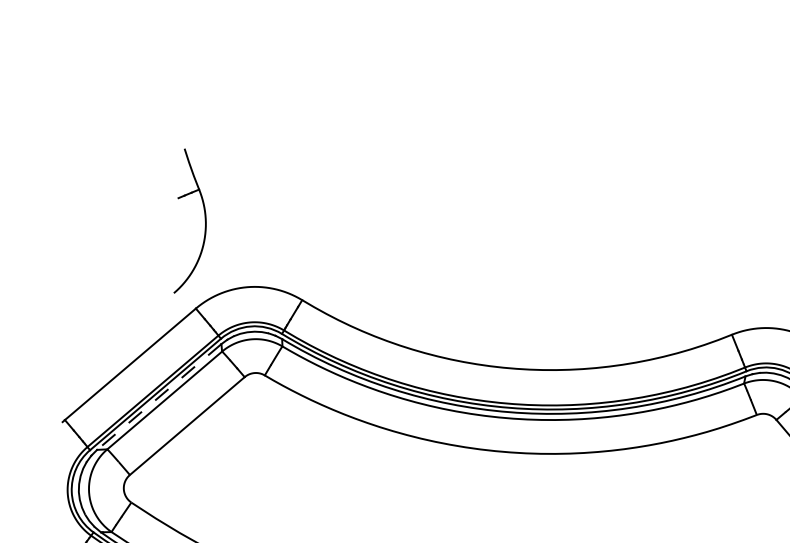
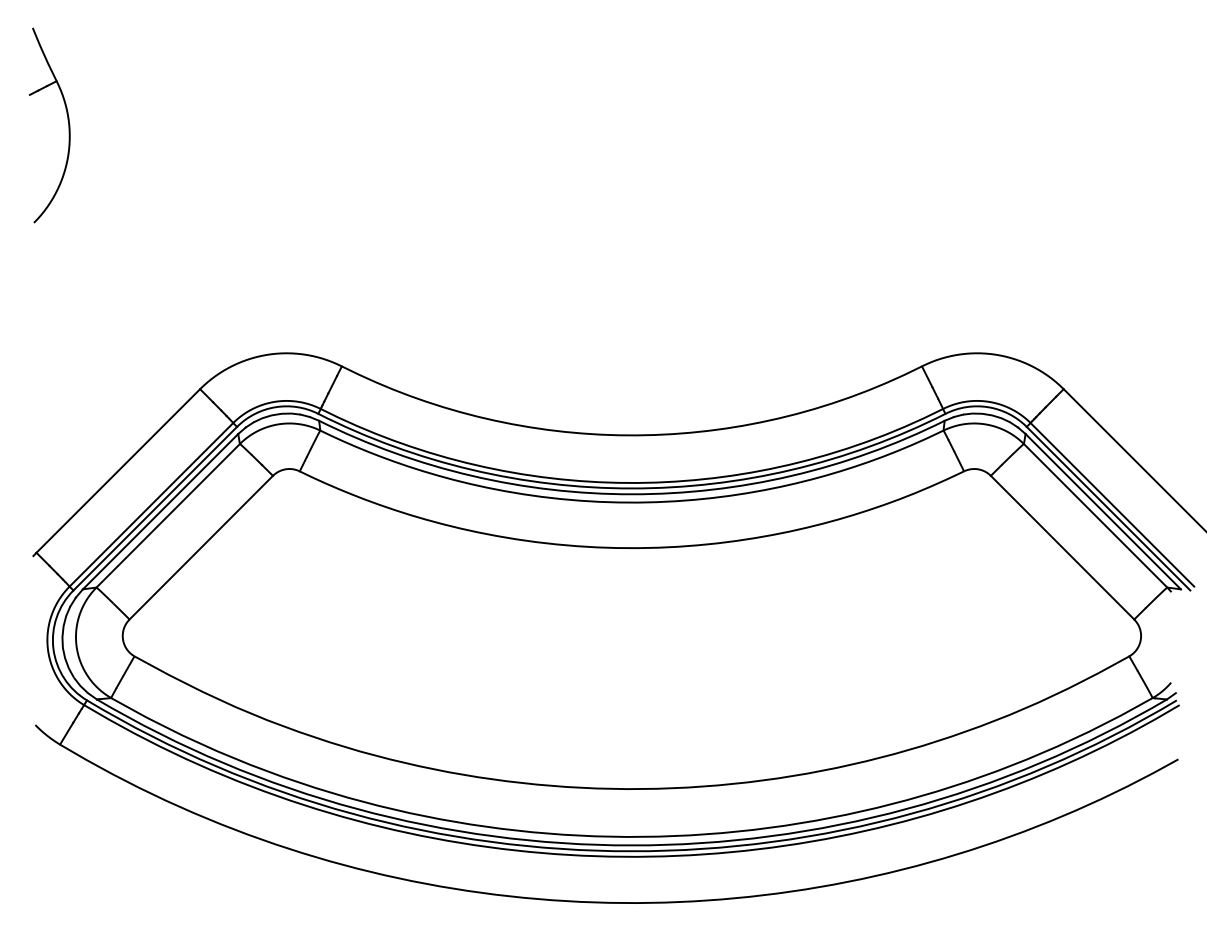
part: (204, 219) -> (67, 120), moved
line: (159, 396) -> (160, 511), dashed -> solid

